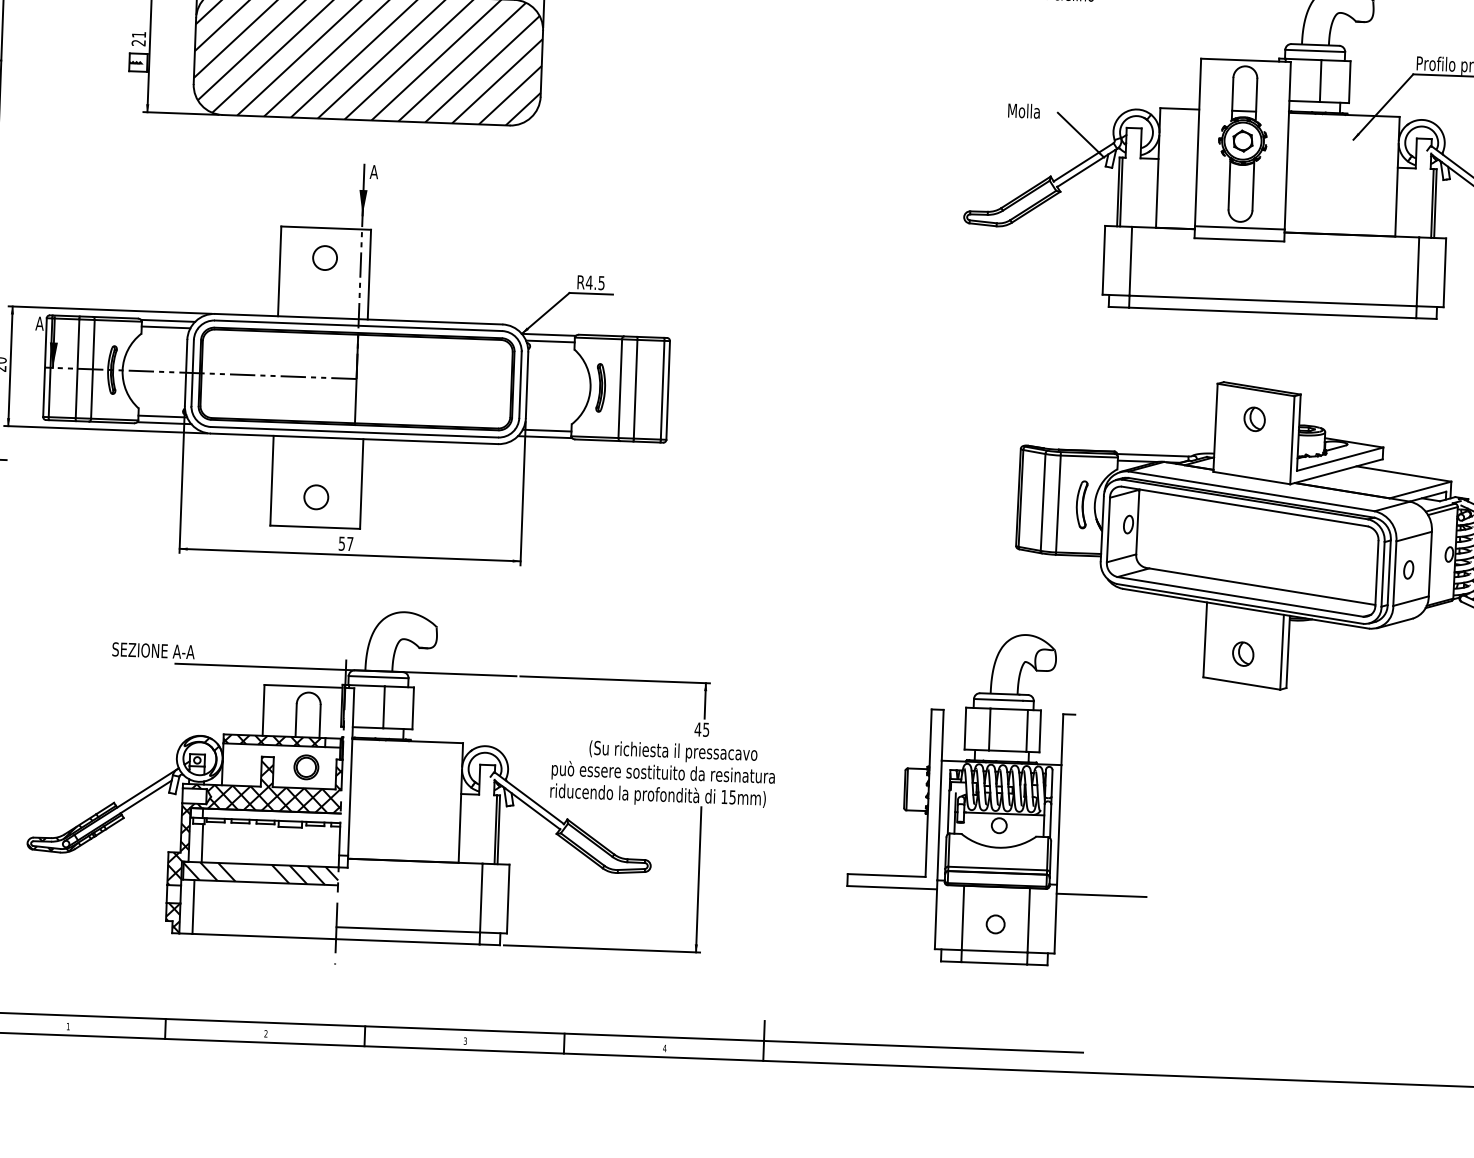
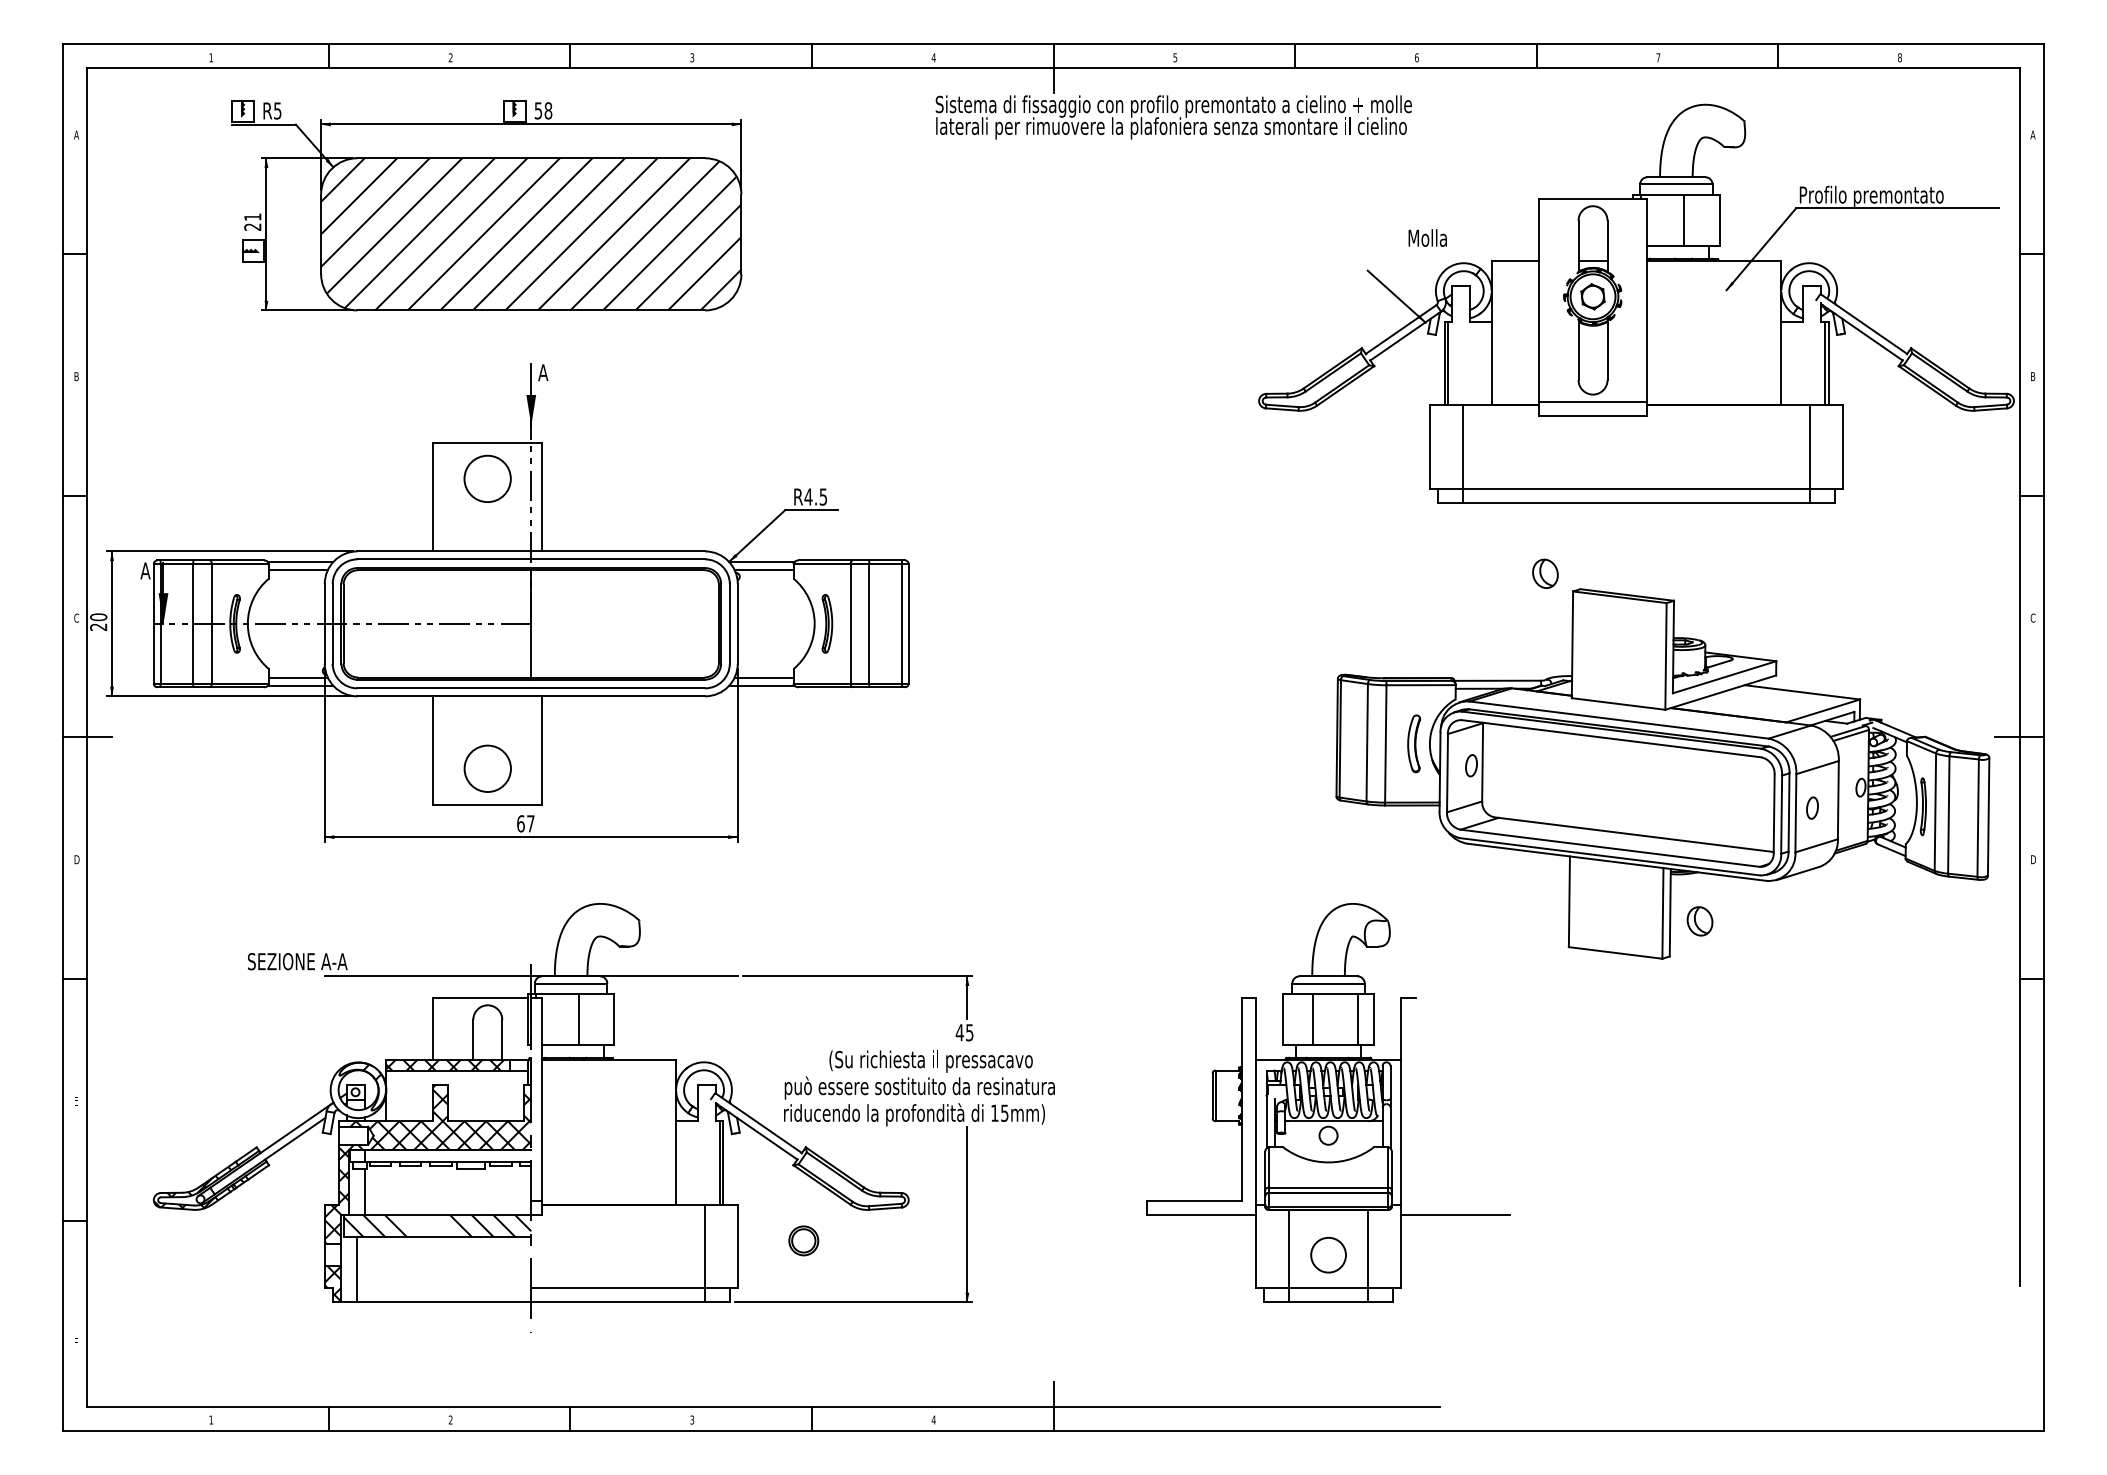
text: (1023, 110) -> (1427, 237), moved
circle: (324, 257) -> (487, 478), size x1.6
part: (1254, 419) -> (1545, 573), moved
circle: (316, 497) -> (487, 768), size x1.6
text: (341, 543) -> (520, 823), 57 -> 67
part: (1242, 654) -> (1699, 921), moved
part: (306, 767) -> (803, 1240), moved
circle: (995, 924) -> (1328, 1255), size x1.6

